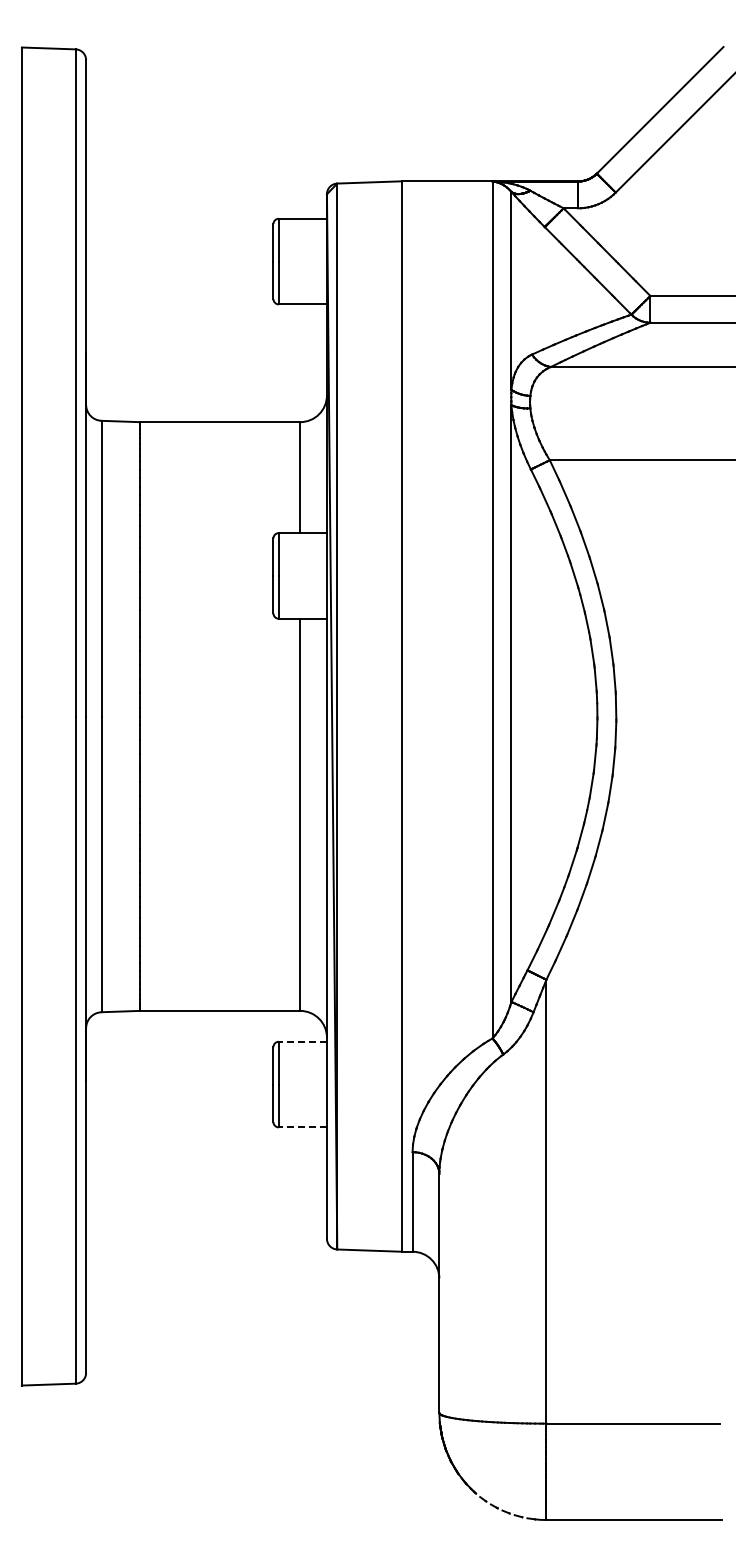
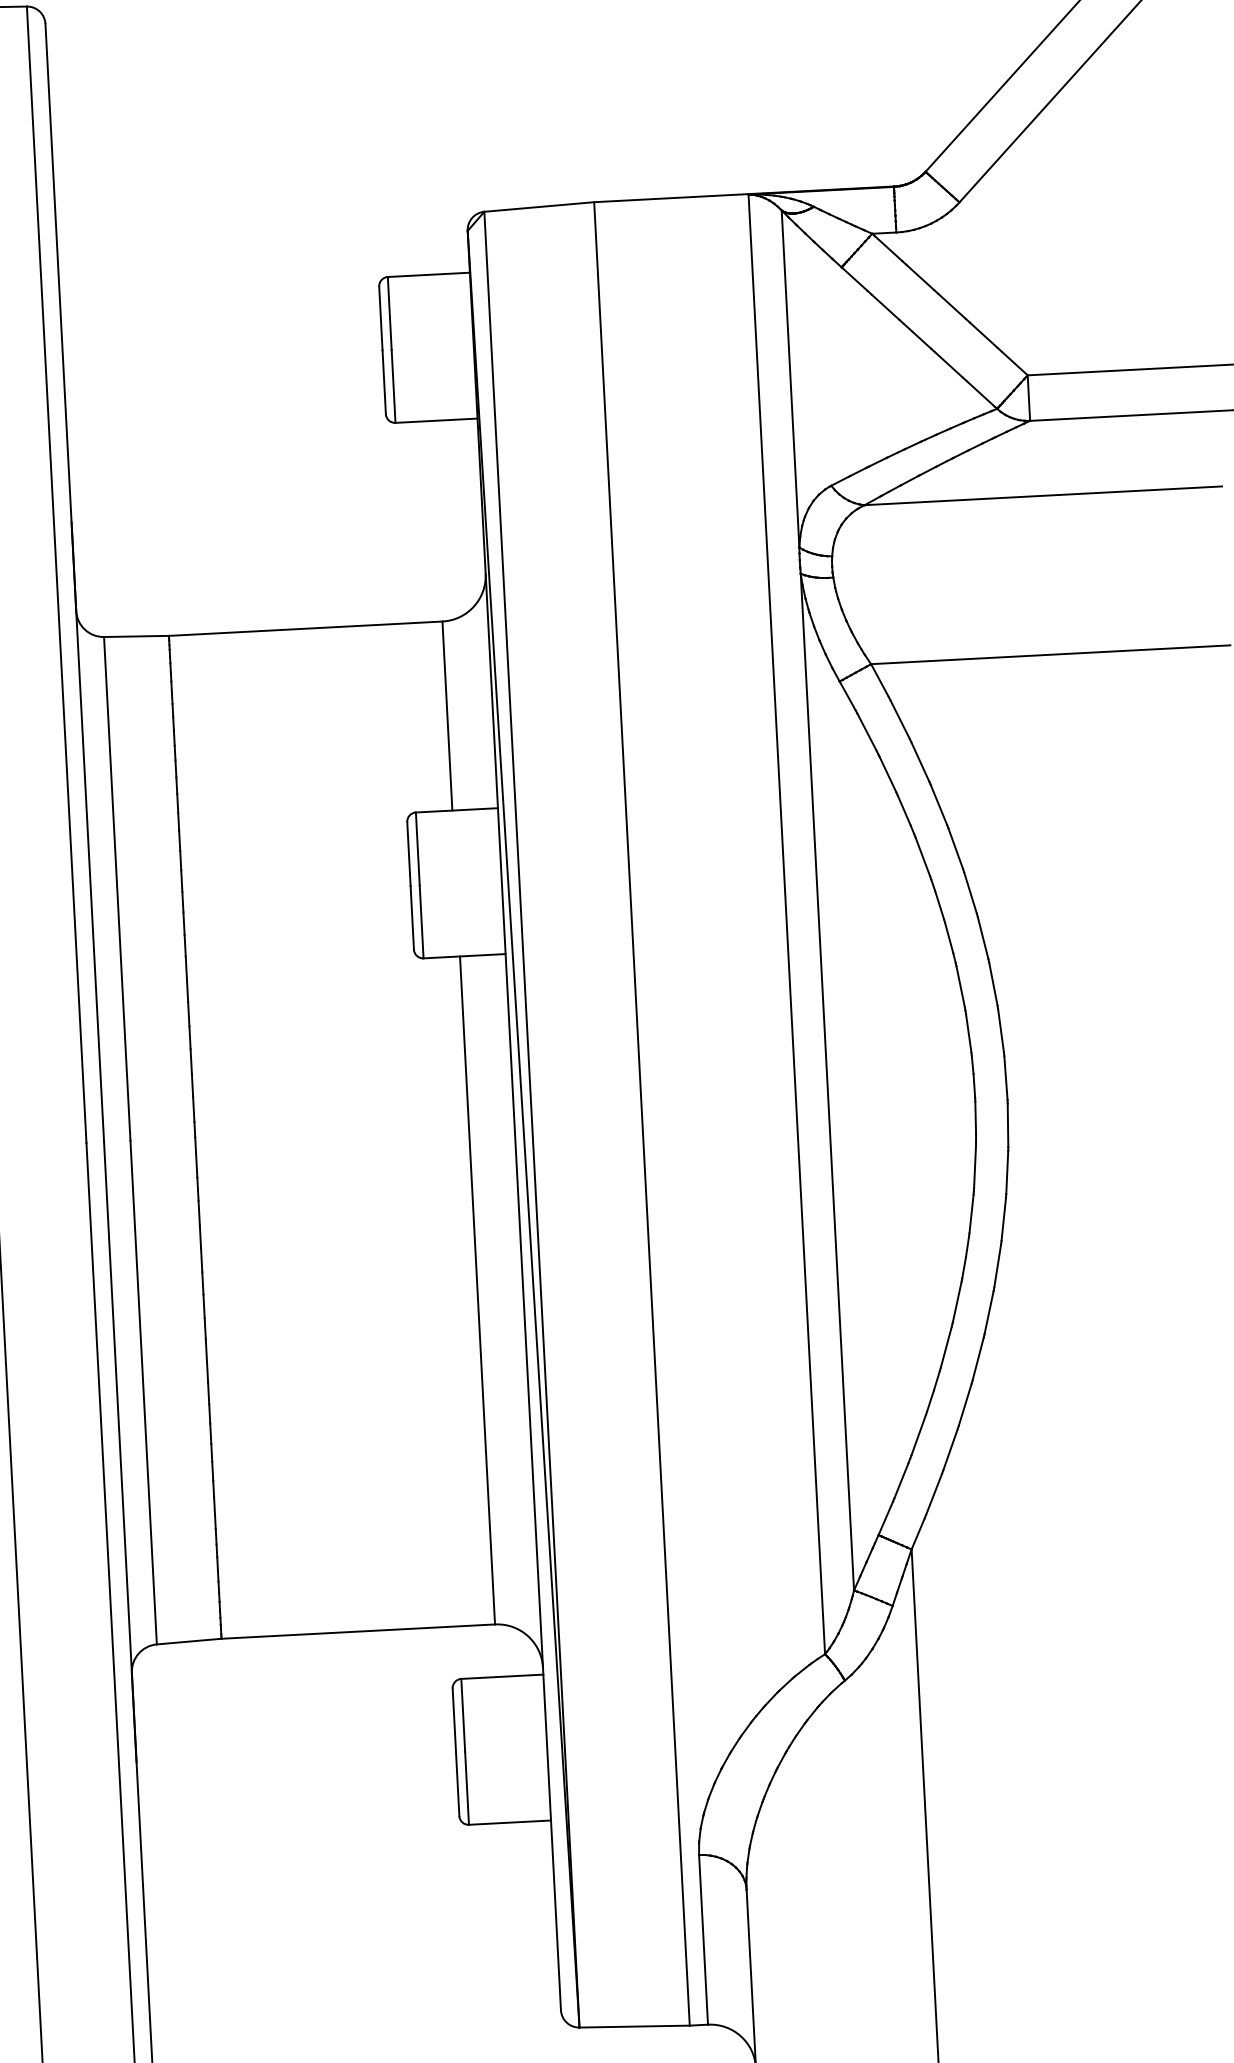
line: (302, 1041) -> (501, 1676), dashed -> solid
line: (302, 1127) -> (509, 1822), dashed -> solid

